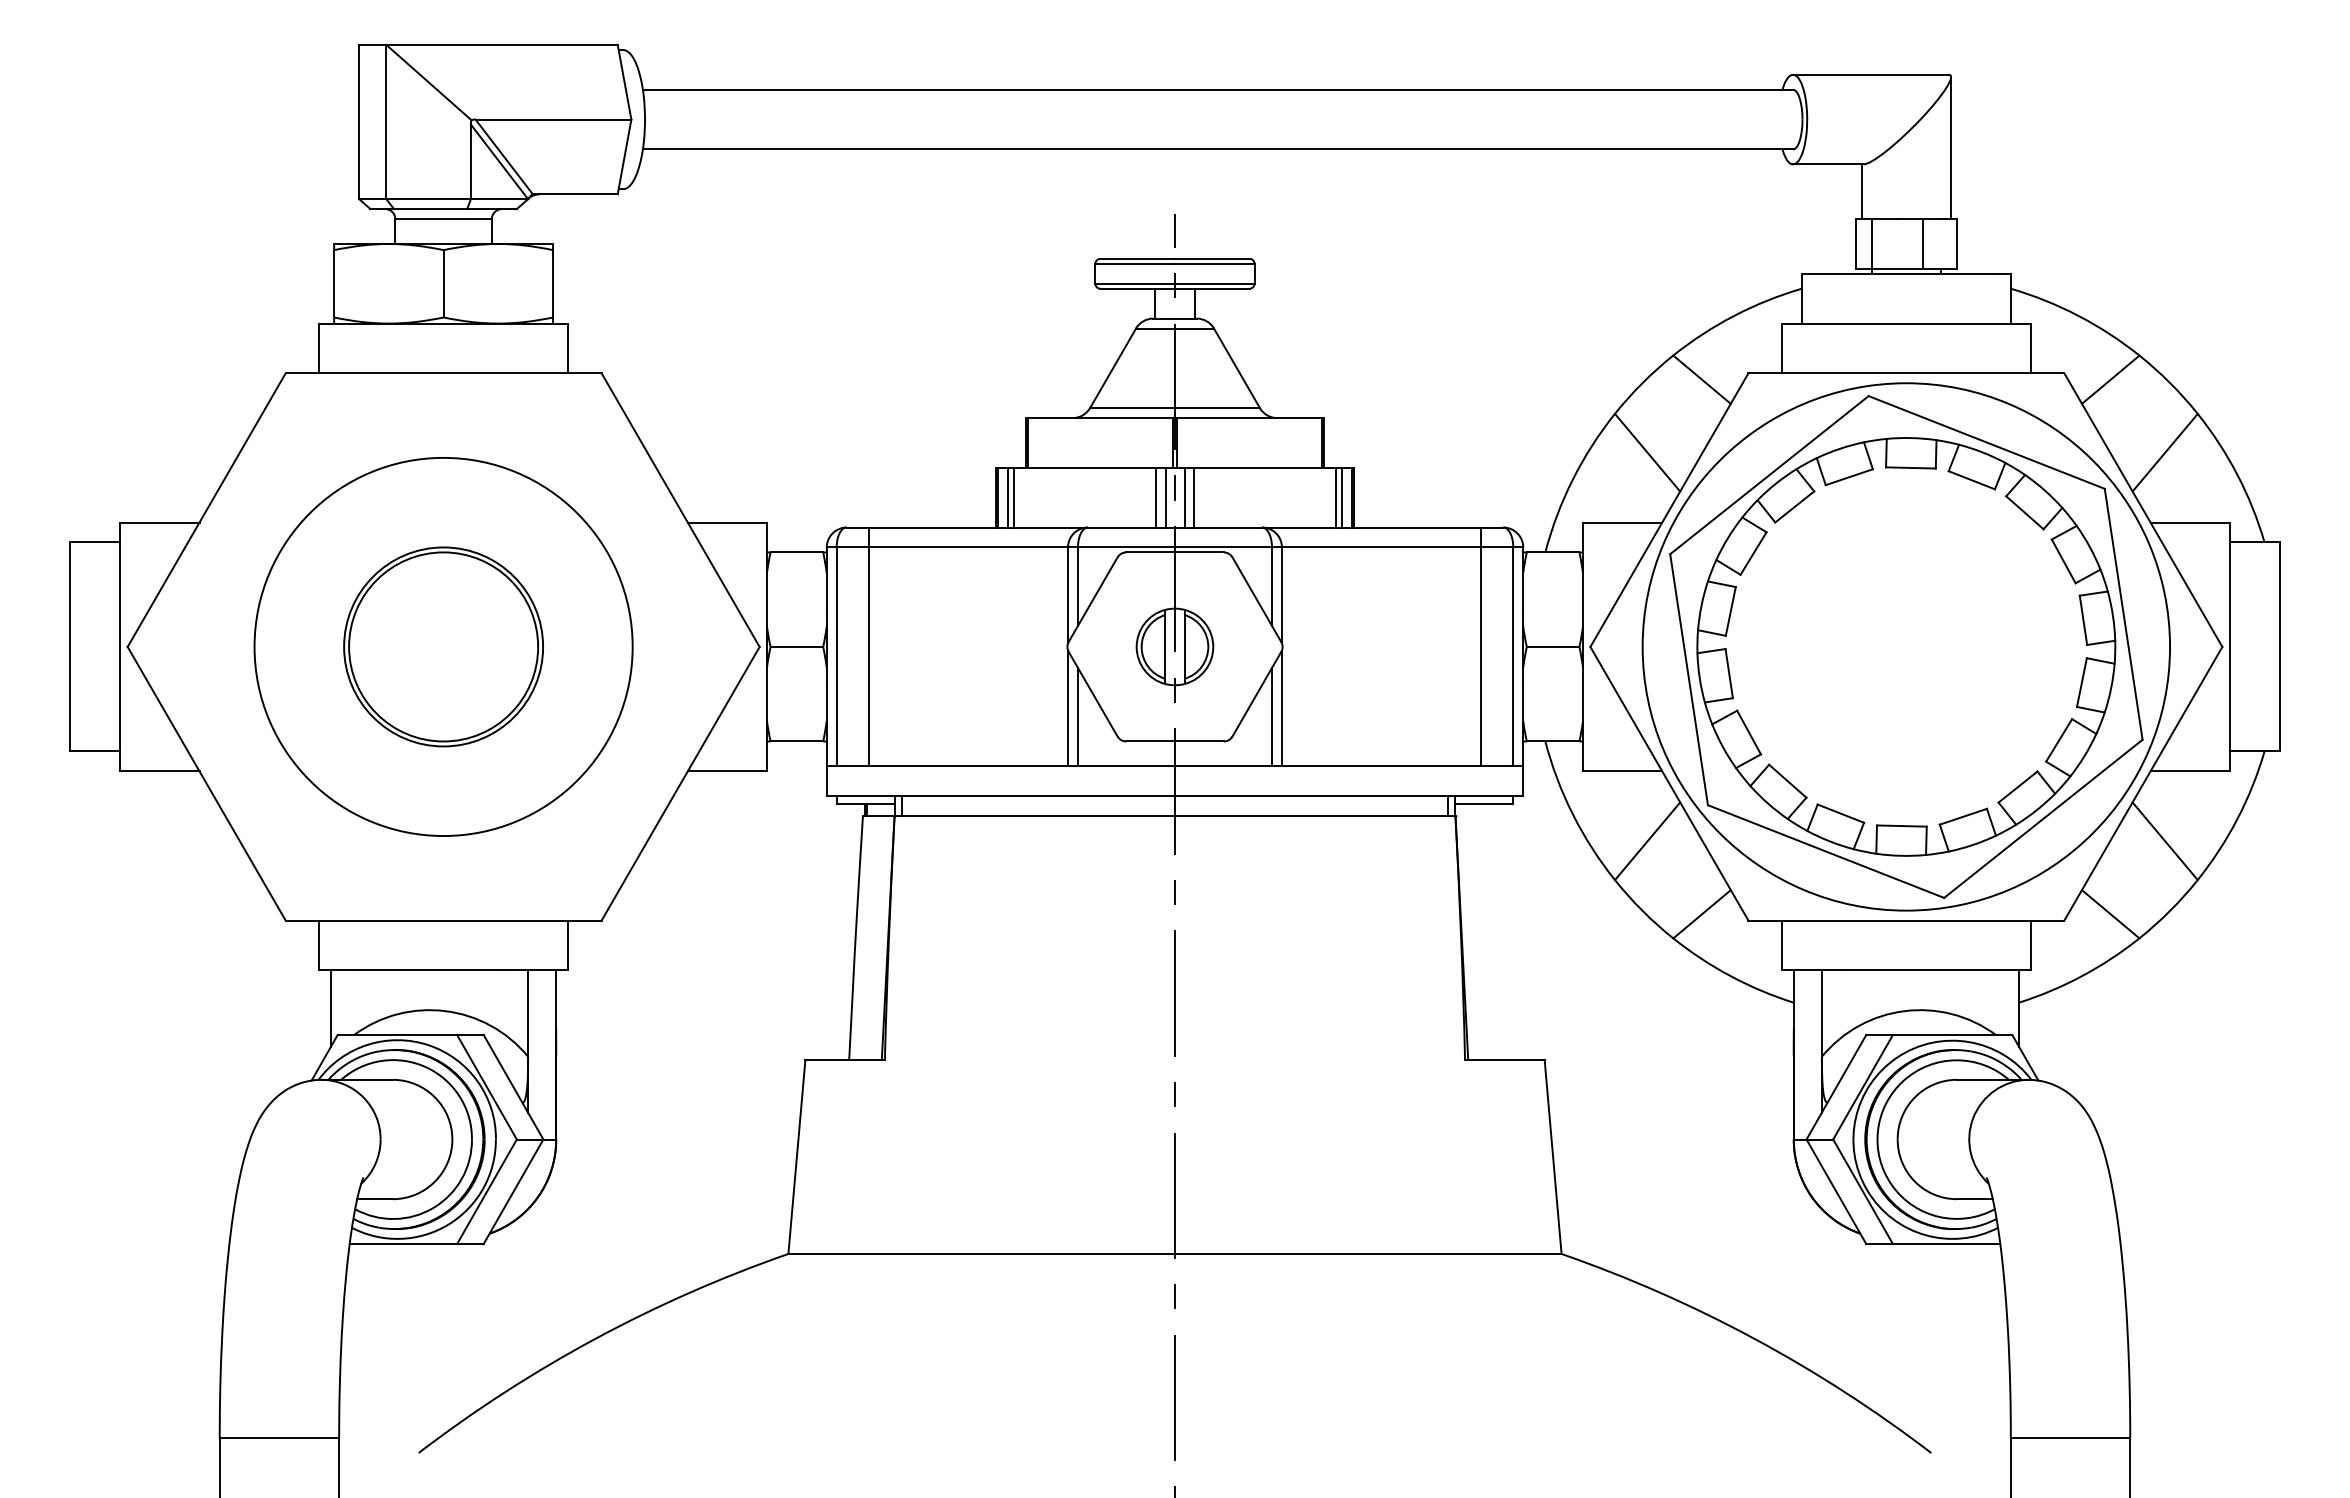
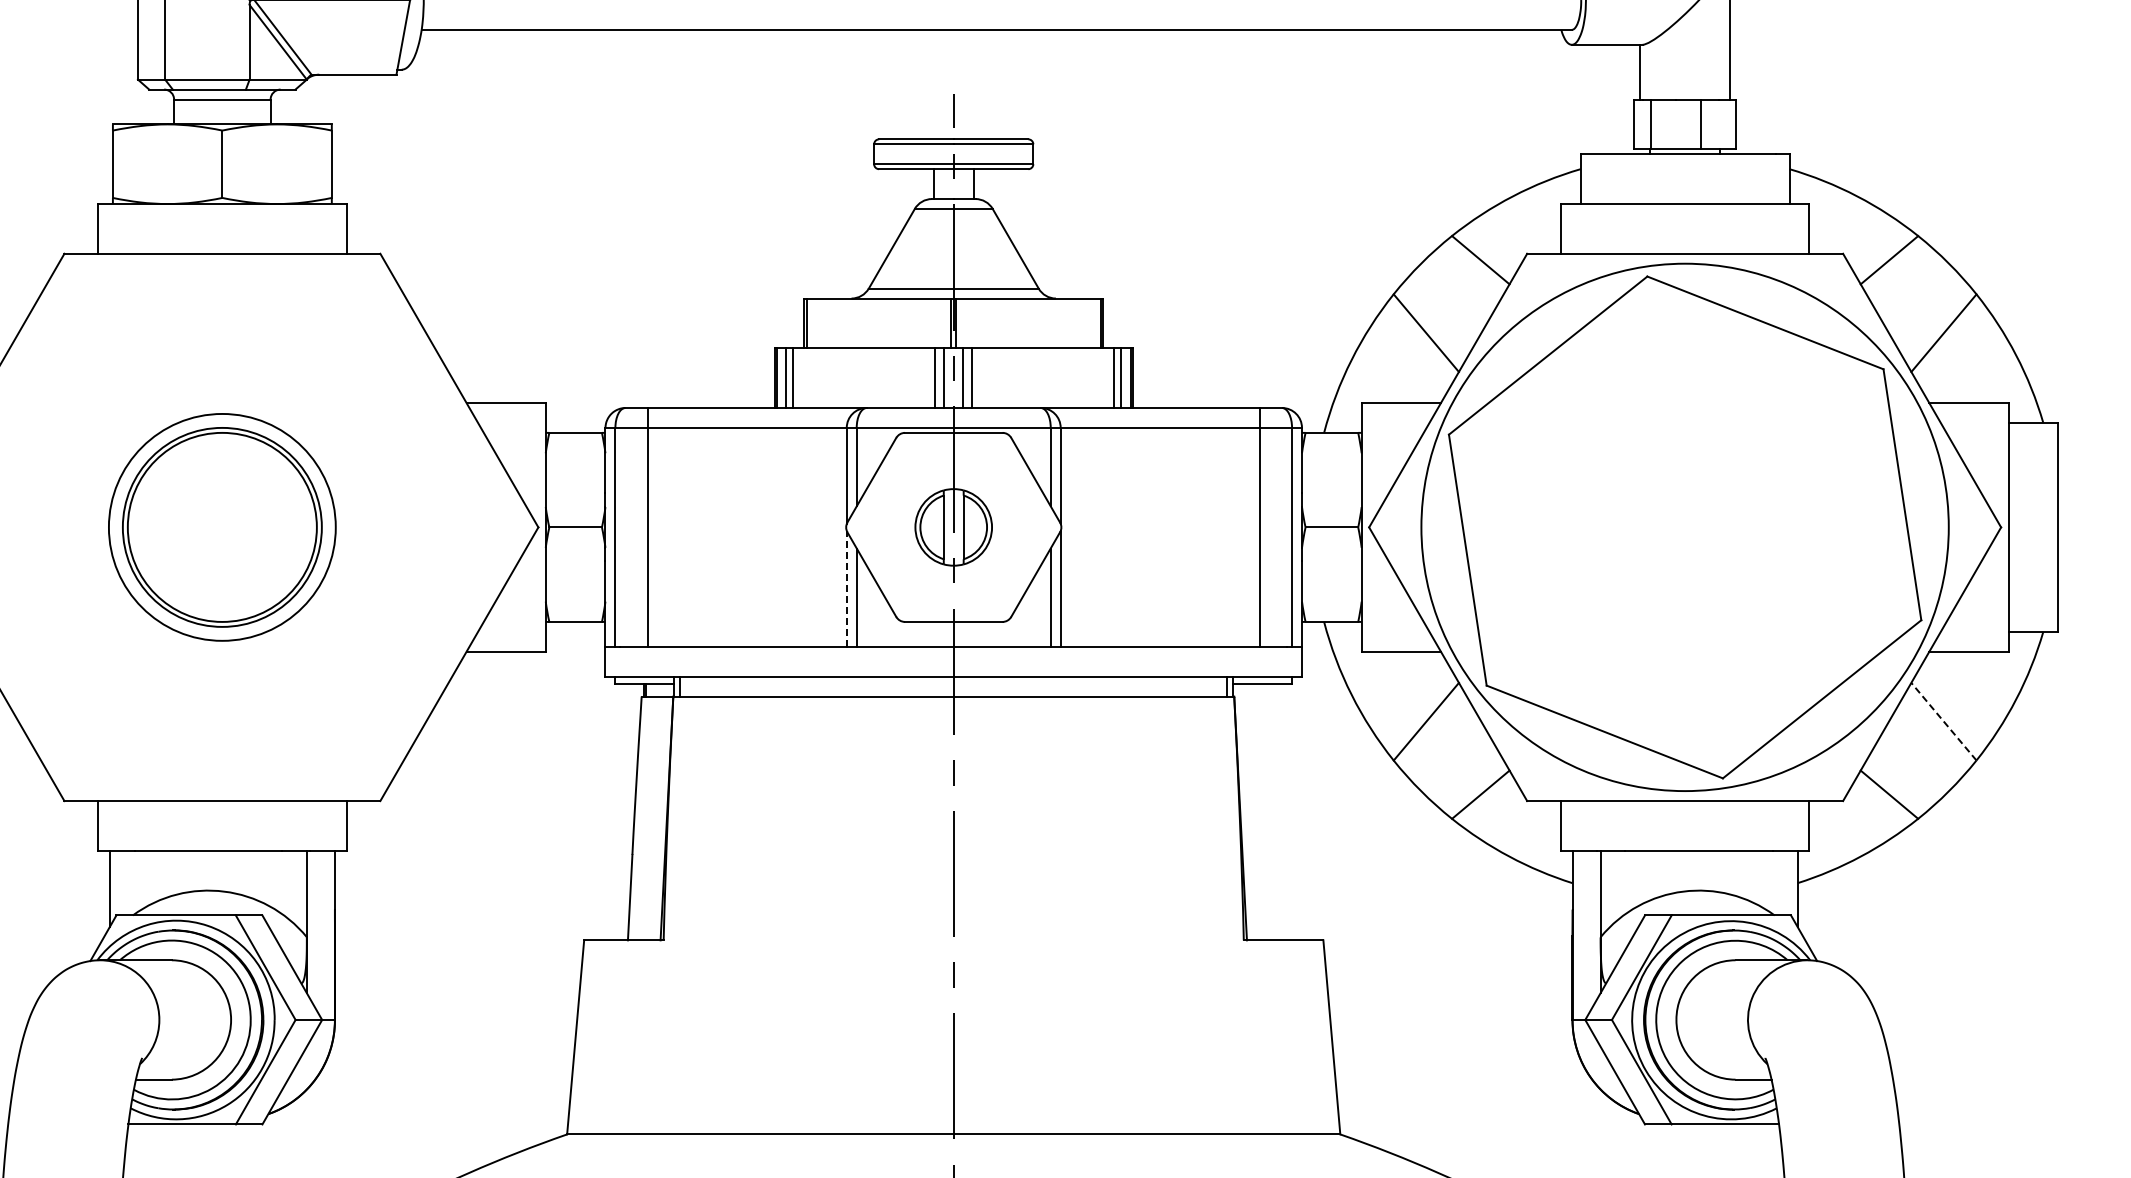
circle: (443, 646) -> (222, 526), size x0.6
part: (1906, 646) -> (1685, 526), removed
line: (1068, 708) -> (847, 588), solid -> dashed
line: (2165, 841) -> (1944, 721), solid -> dashed

